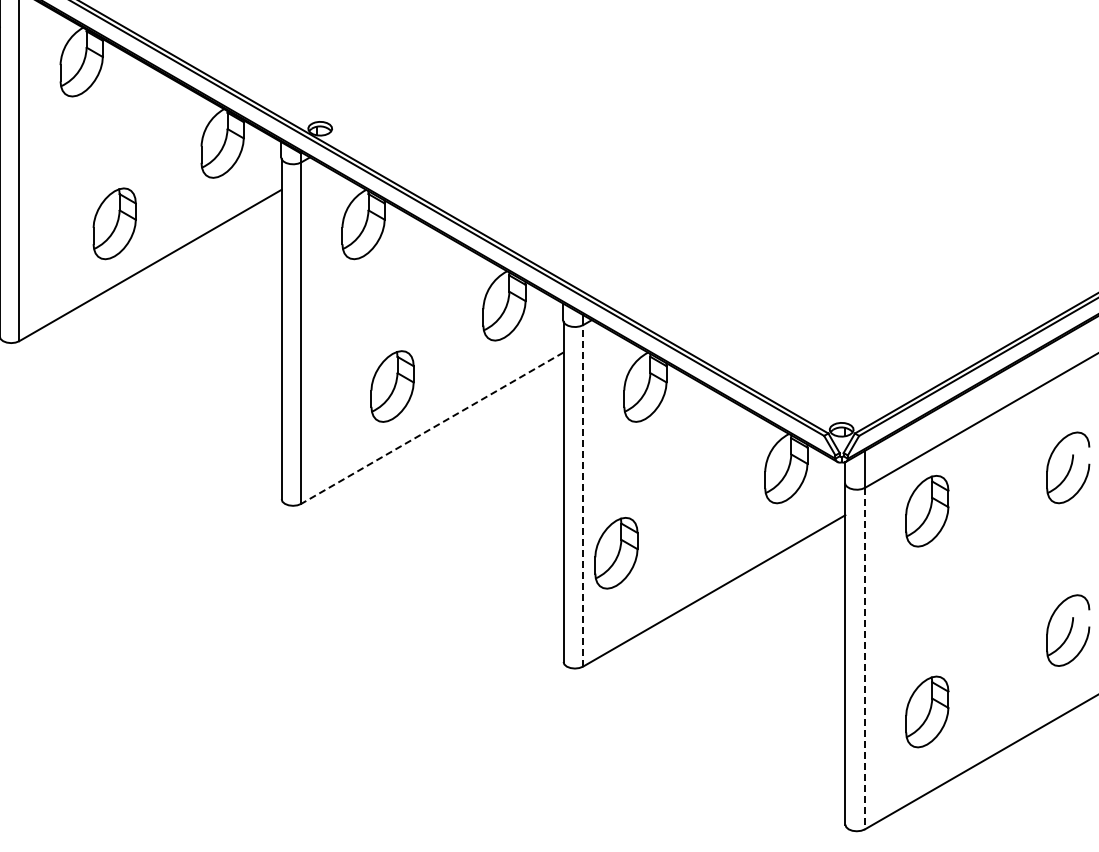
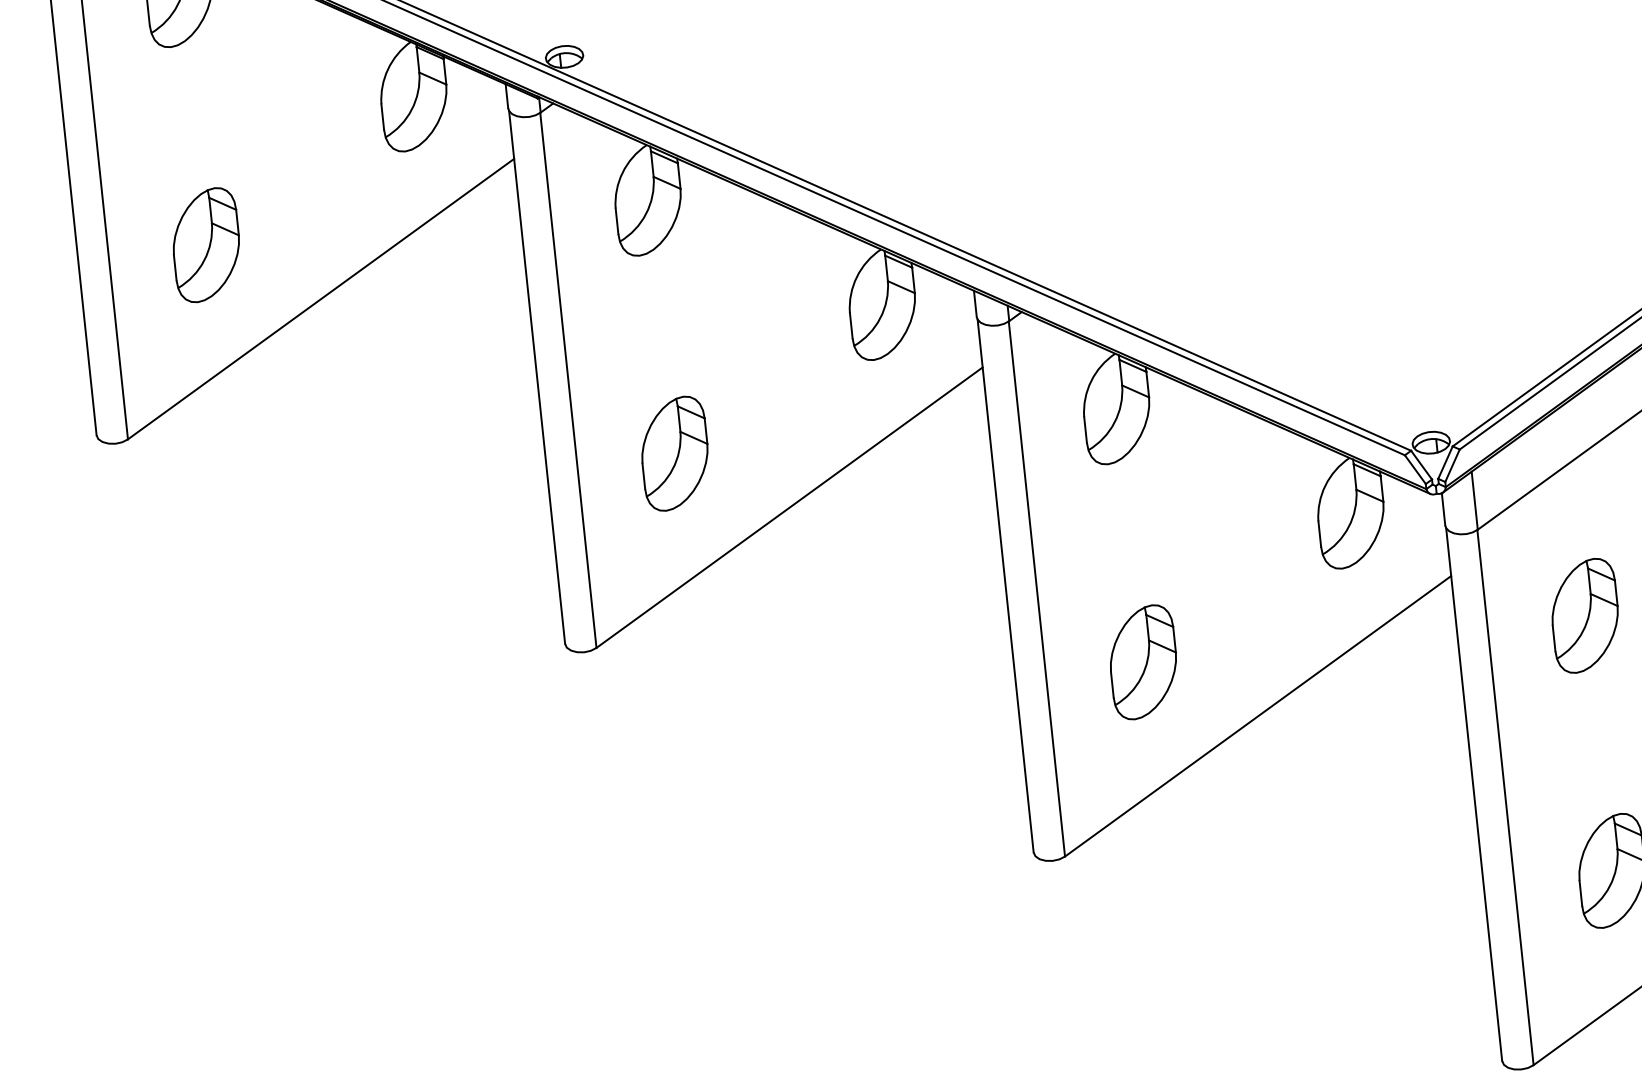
part: (114, 223) -> (206, 244), moved
part: (392, 386) -> (674, 453), moved
line: (431, 428) -> (788, 508), dashed -> solid
line: (583, 495) -> (1037, 588), dashed -> solid
part: (927, 511) -> (1585, 616), moved
part: (616, 553) -> (1143, 662), moved
line: (864, 658) -> (1504, 797), dashed -> solid

